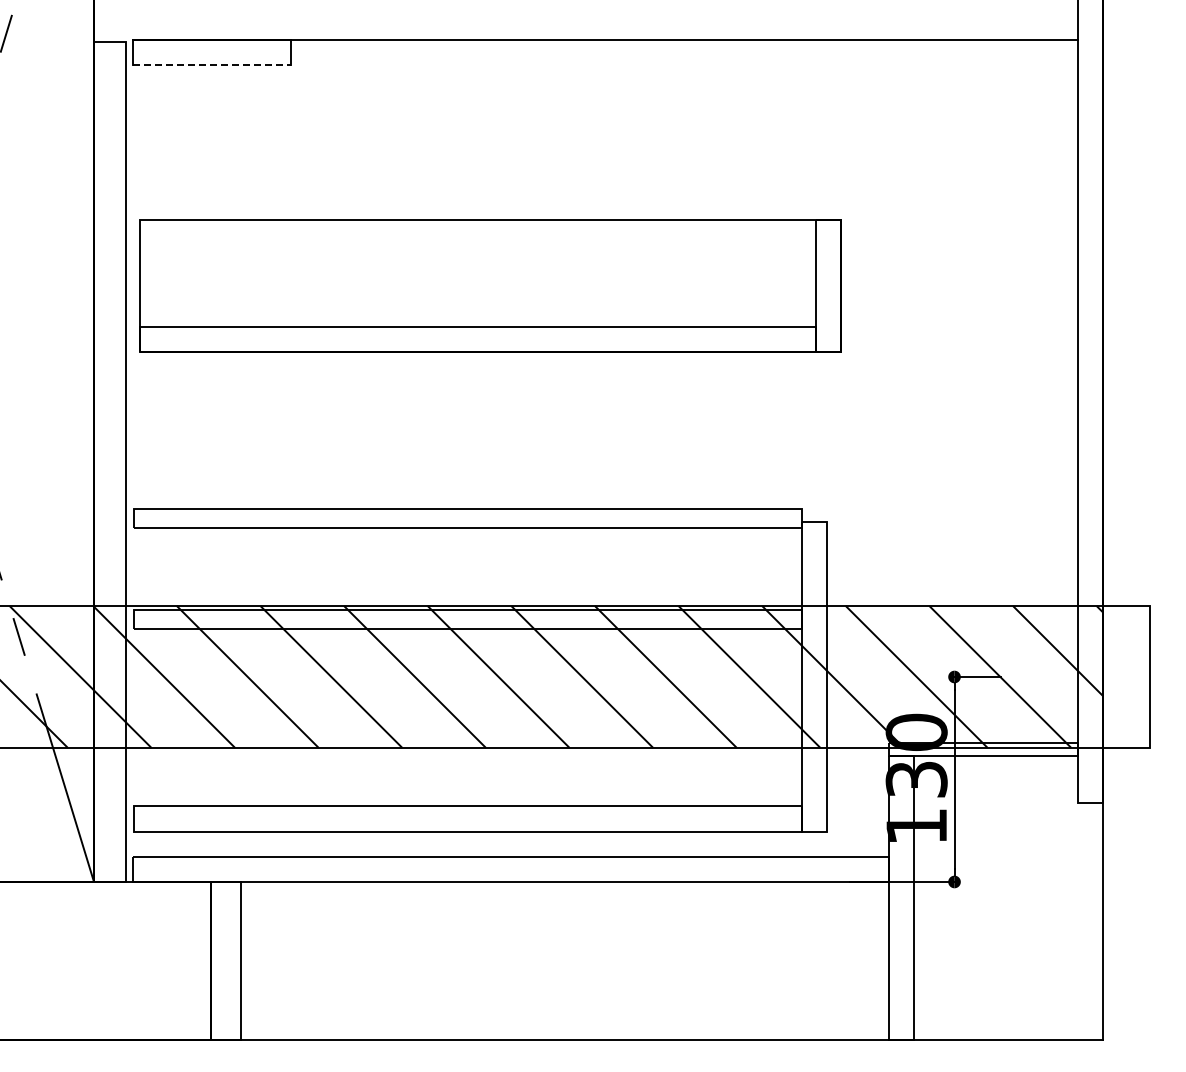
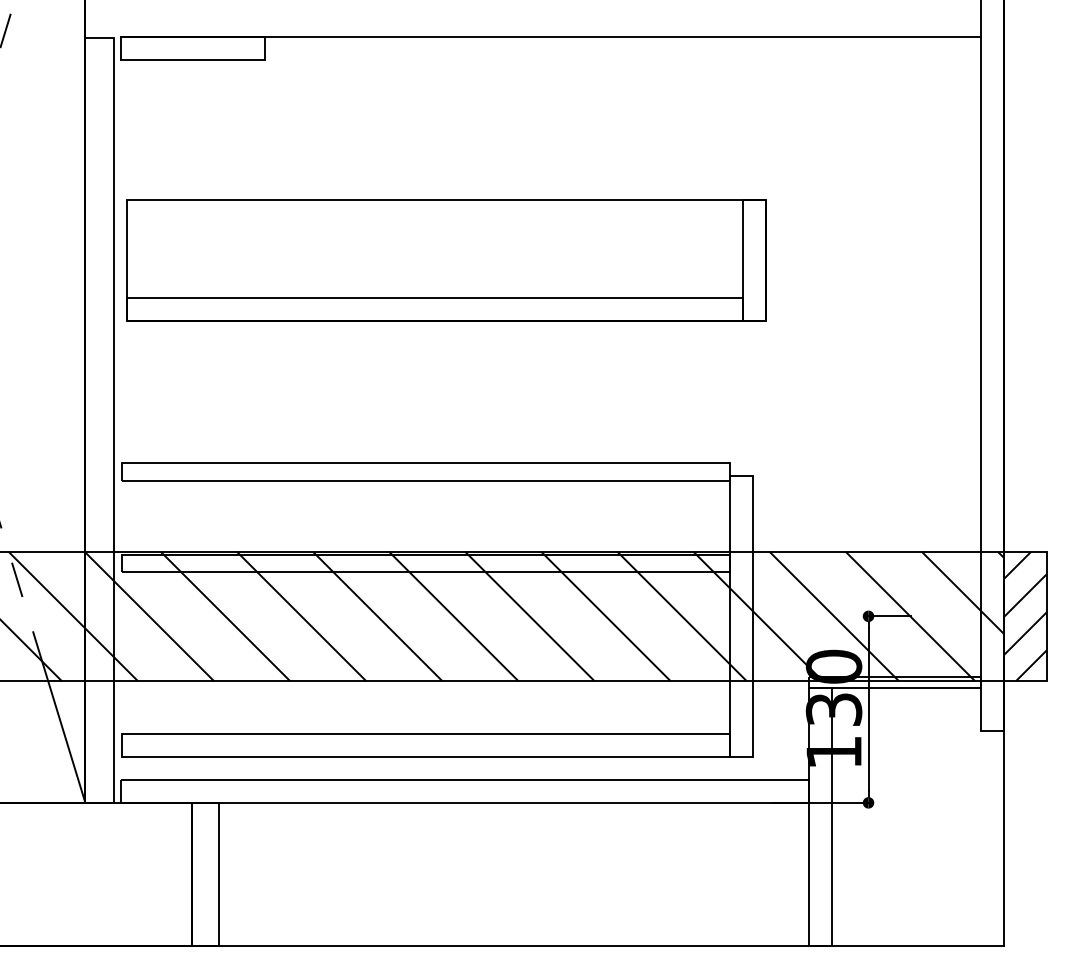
line: (212, 65) -> (193, 59), dashed -> solid
hatch: (1126, 676) -> (1025, 615), added

